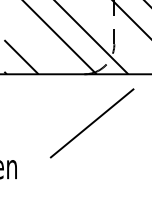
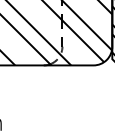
line: (91, 122) -> (48, 95), removed

